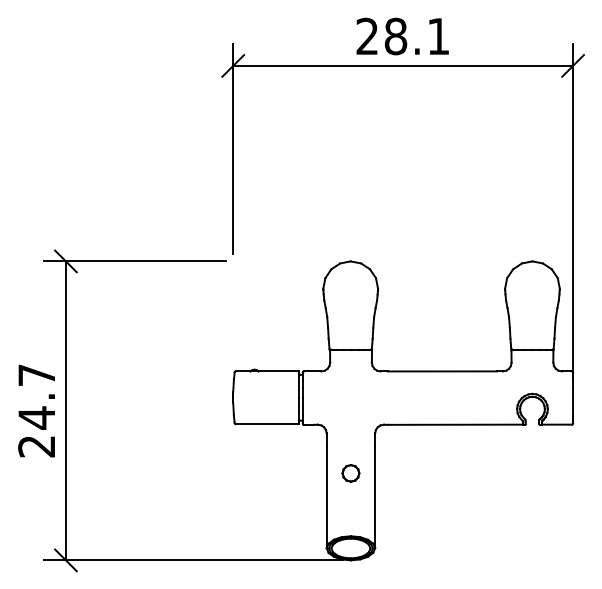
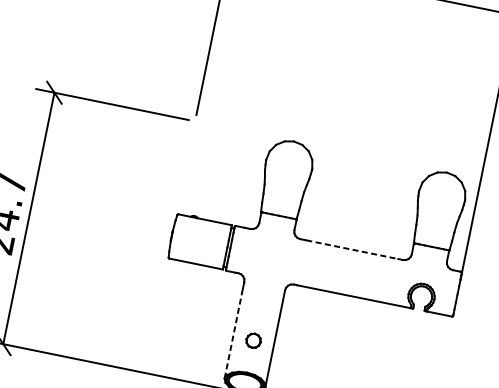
line: (442, 371) -> (352, 249), solid -> dashed
part: (350, 473) -> (253, 340), moved
line: (326, 496) -> (233, 335), solid -> dashed

